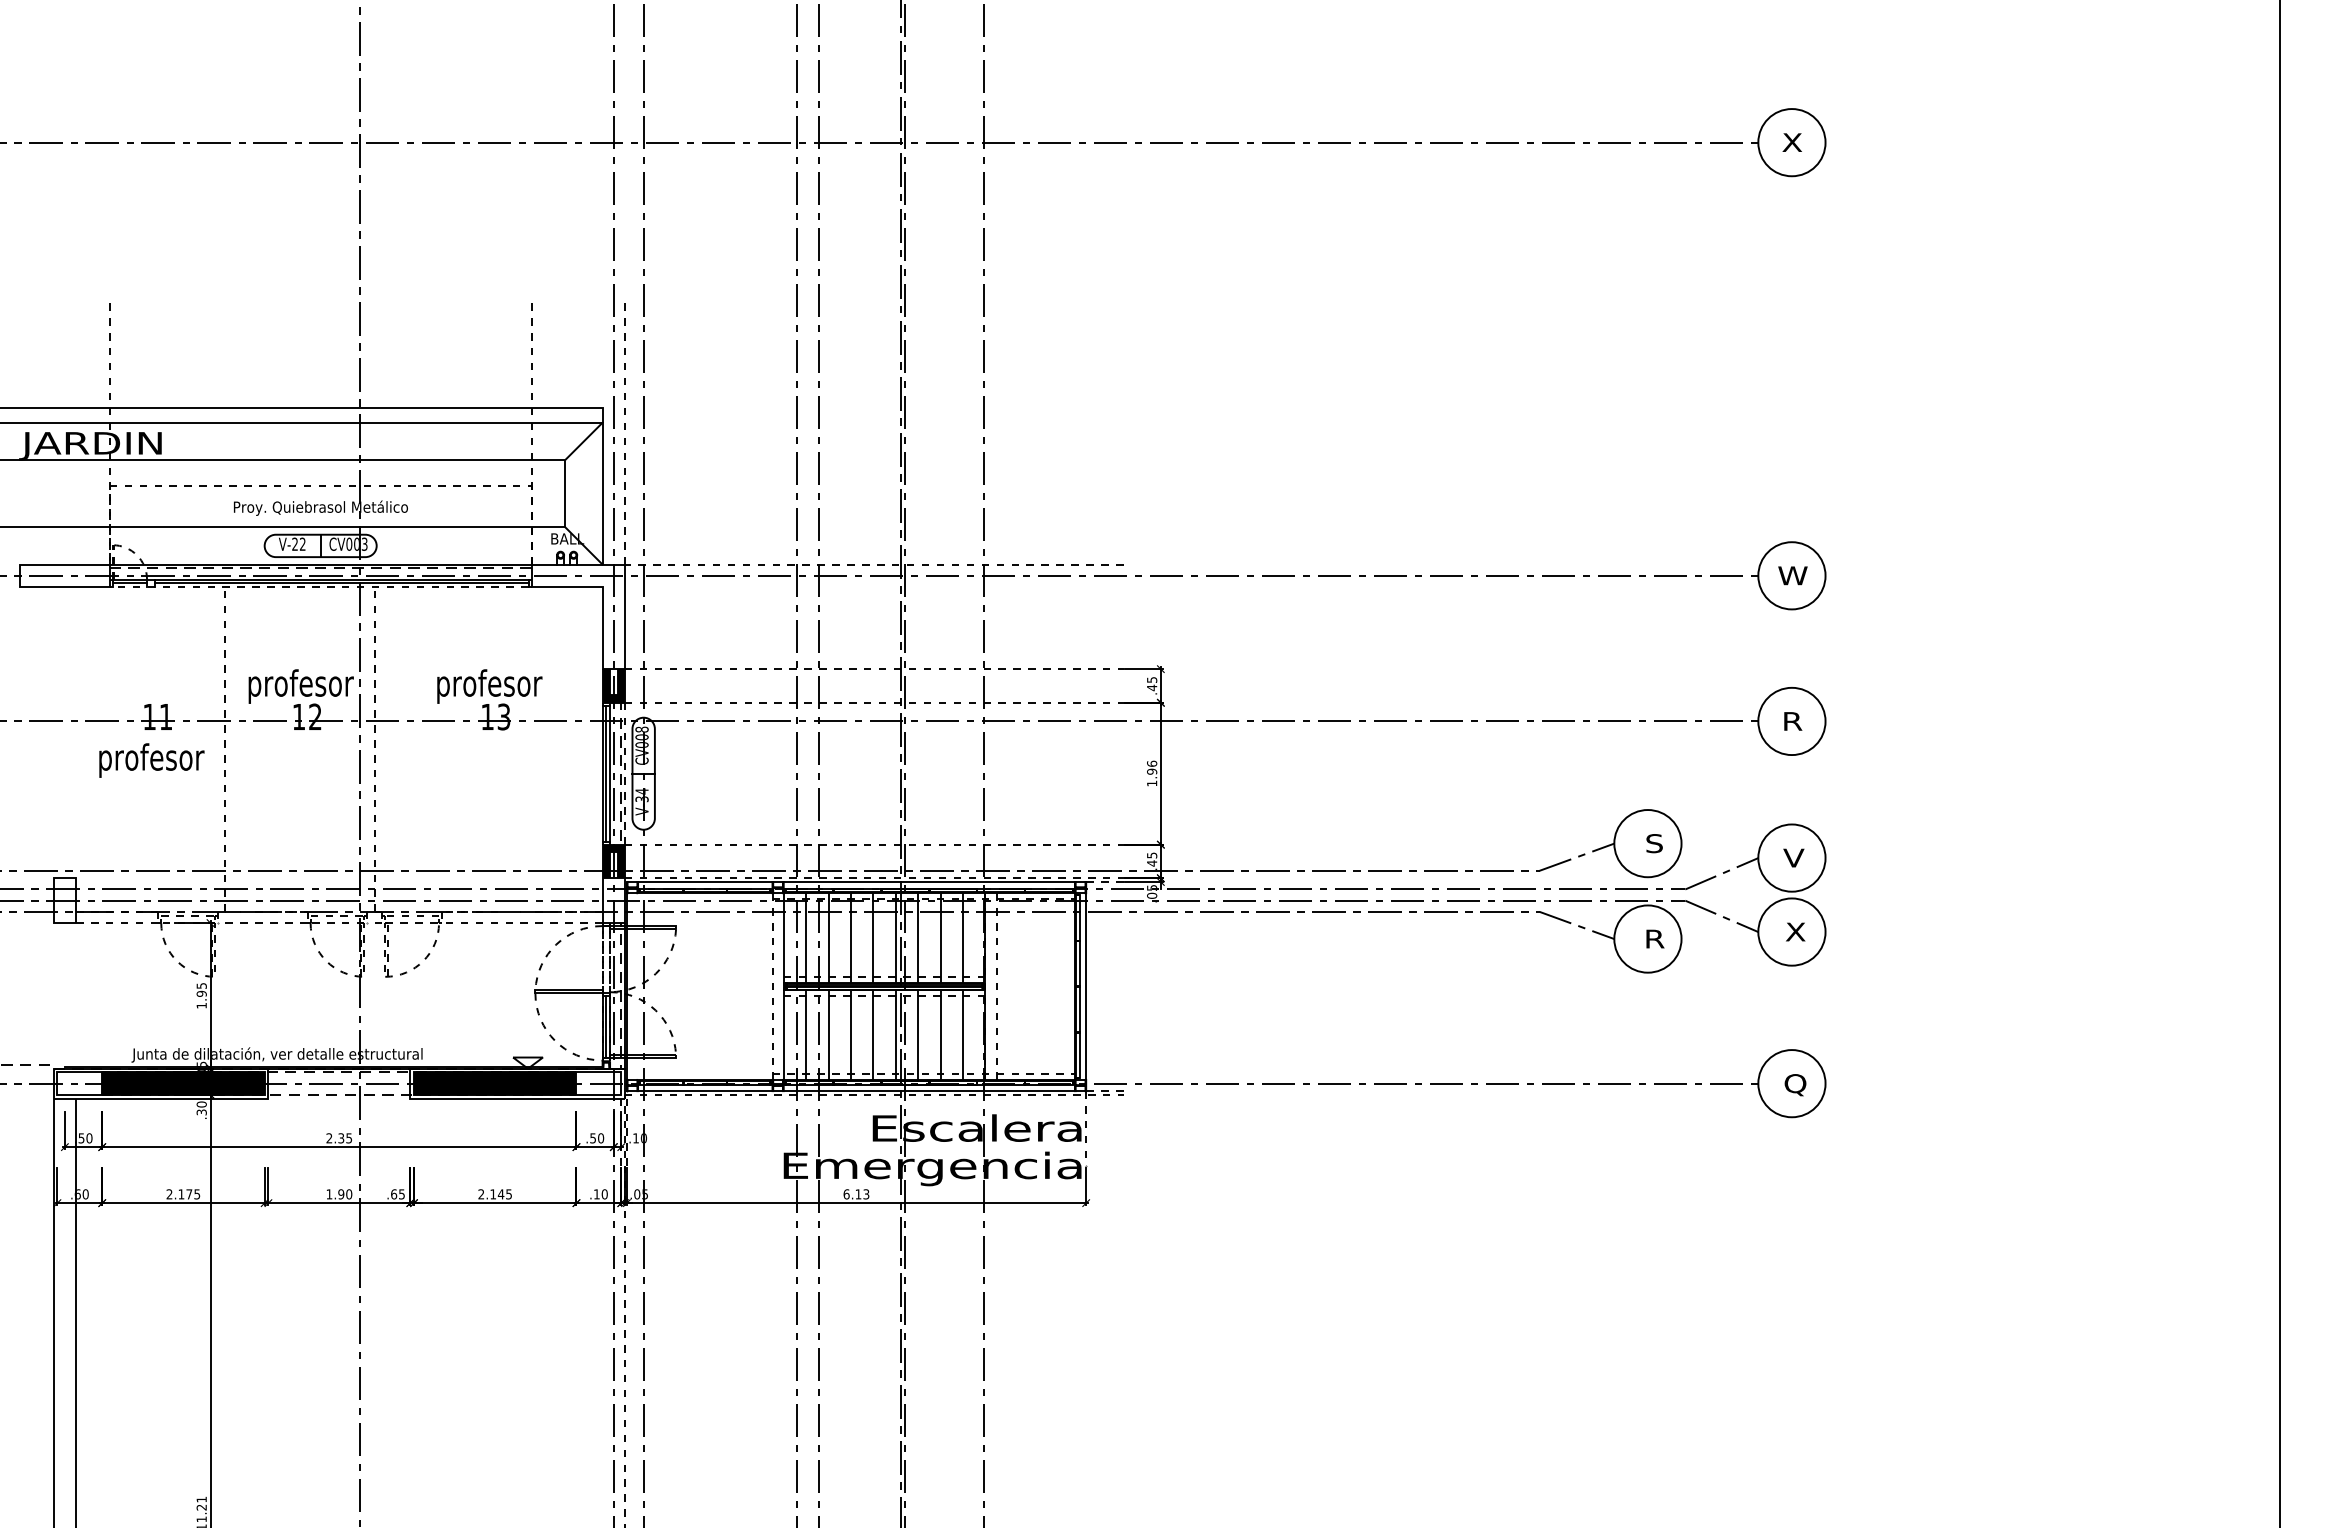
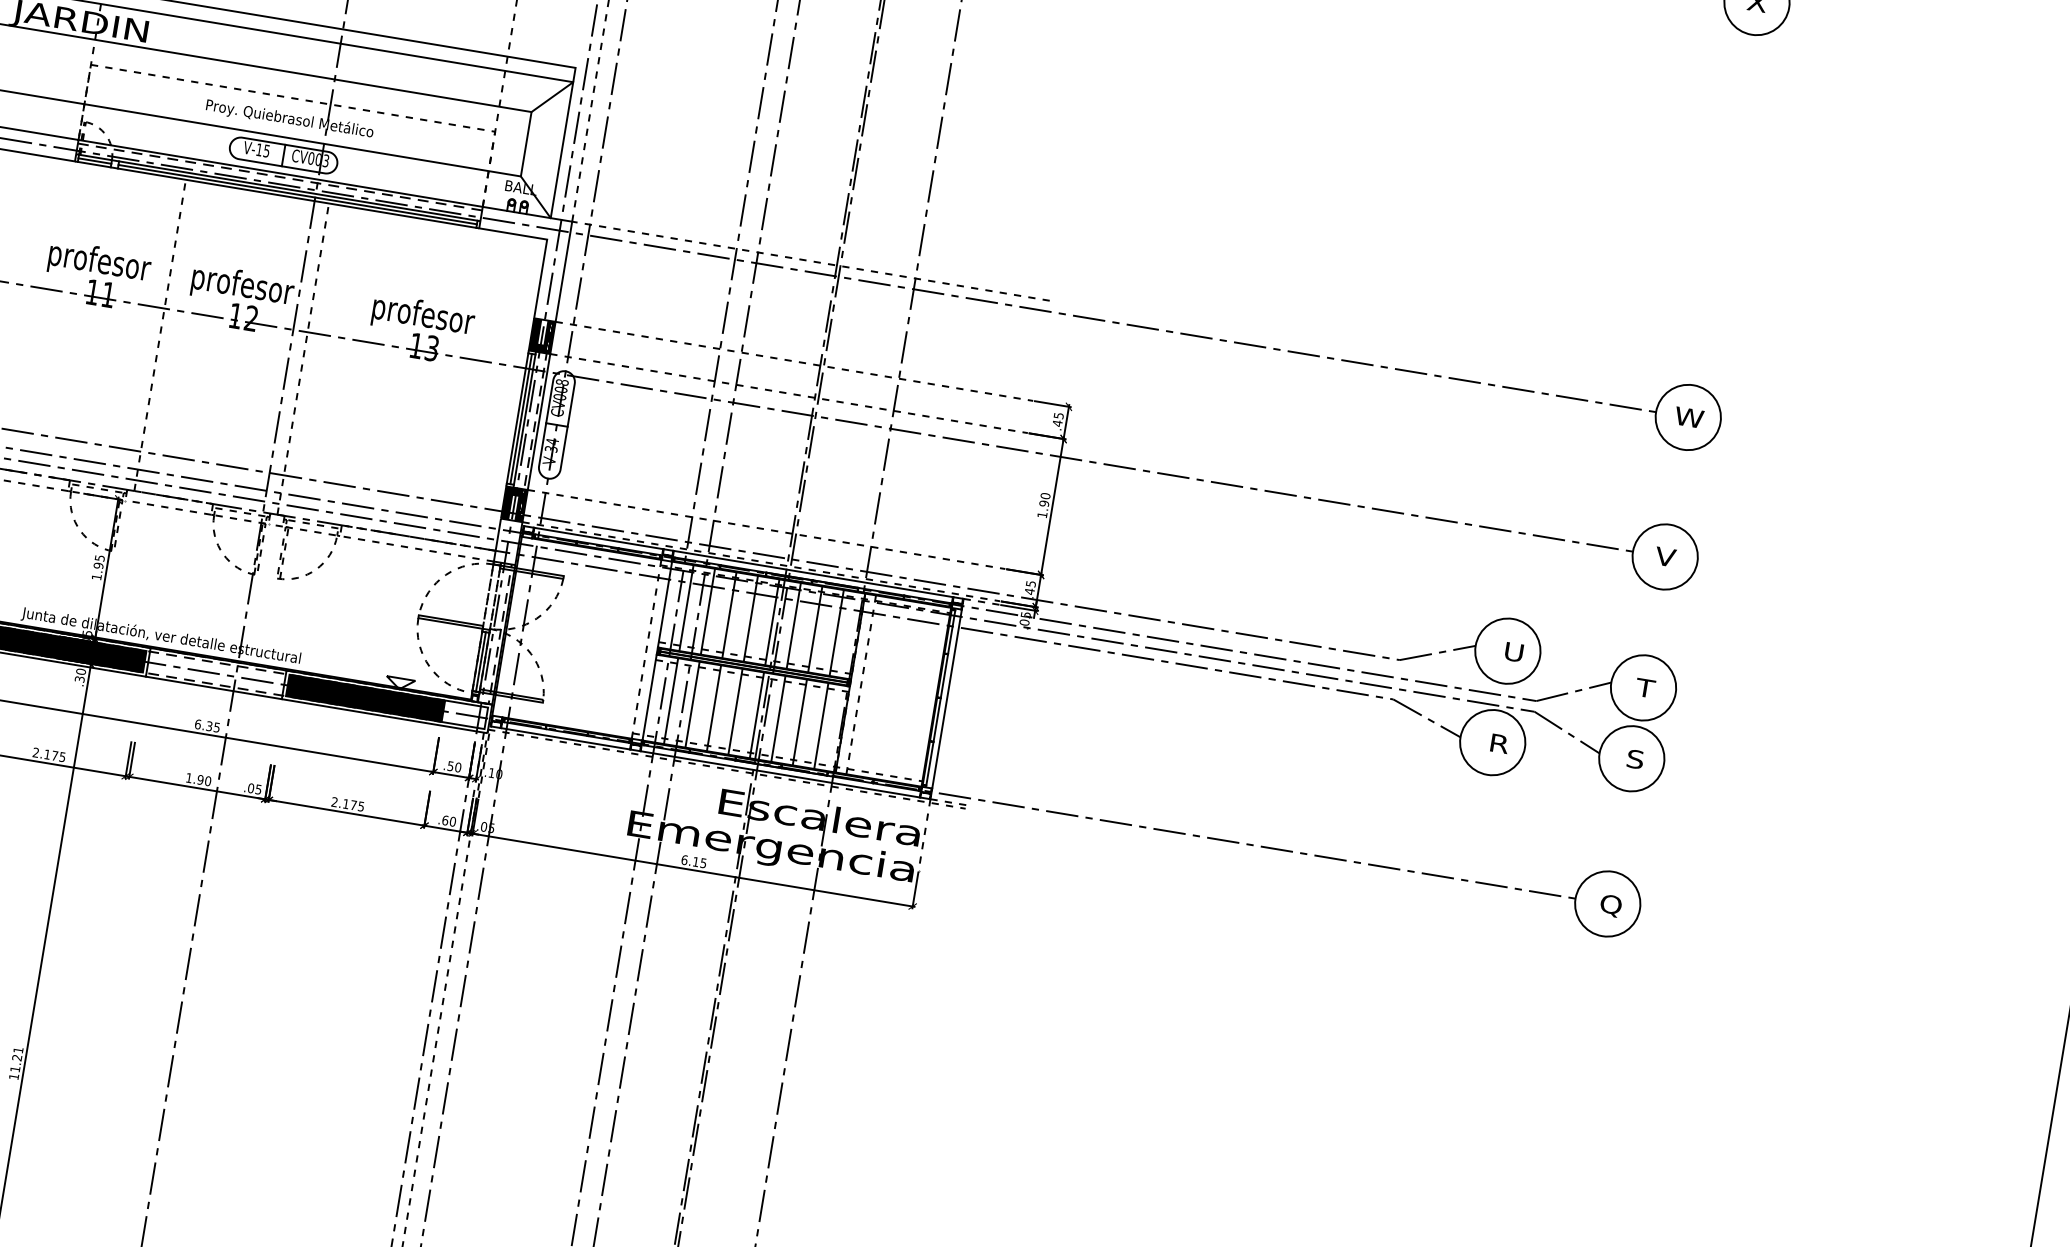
text: (298, 543) -> (262, 149), V-22 -> V-15
line: (320, 587) -> (276, 195), dashed -> solid
text: (1791, 721) -> (1664, 556), R -> V
text: (151, 760) -> (99, 263), moved
text: (1151, 763) -> (1045, 495), 1.96 -> 1.90
line: (625, 773) -> (539, 421), dashed -> solid
text: (1654, 843) -> (1514, 652), S -> U
text: (1793, 857) -> (1645, 687), V -> T
text: (1795, 931) -> (1635, 758), X -> S
line: (339, 1098) -> (214, 687), added
text: (329, 1138) -> (198, 724), 2.35 -> 6.35
text: (866, 1193) -> (703, 862), 6.13 -> 6.15
text: (394, 1194) -> (251, 788), .65 -> .05
text: (500, 1194) -> (353, 805), 2.145 -> 2.175
text: (596, 1194) -> (444, 820), .10 -> .60

